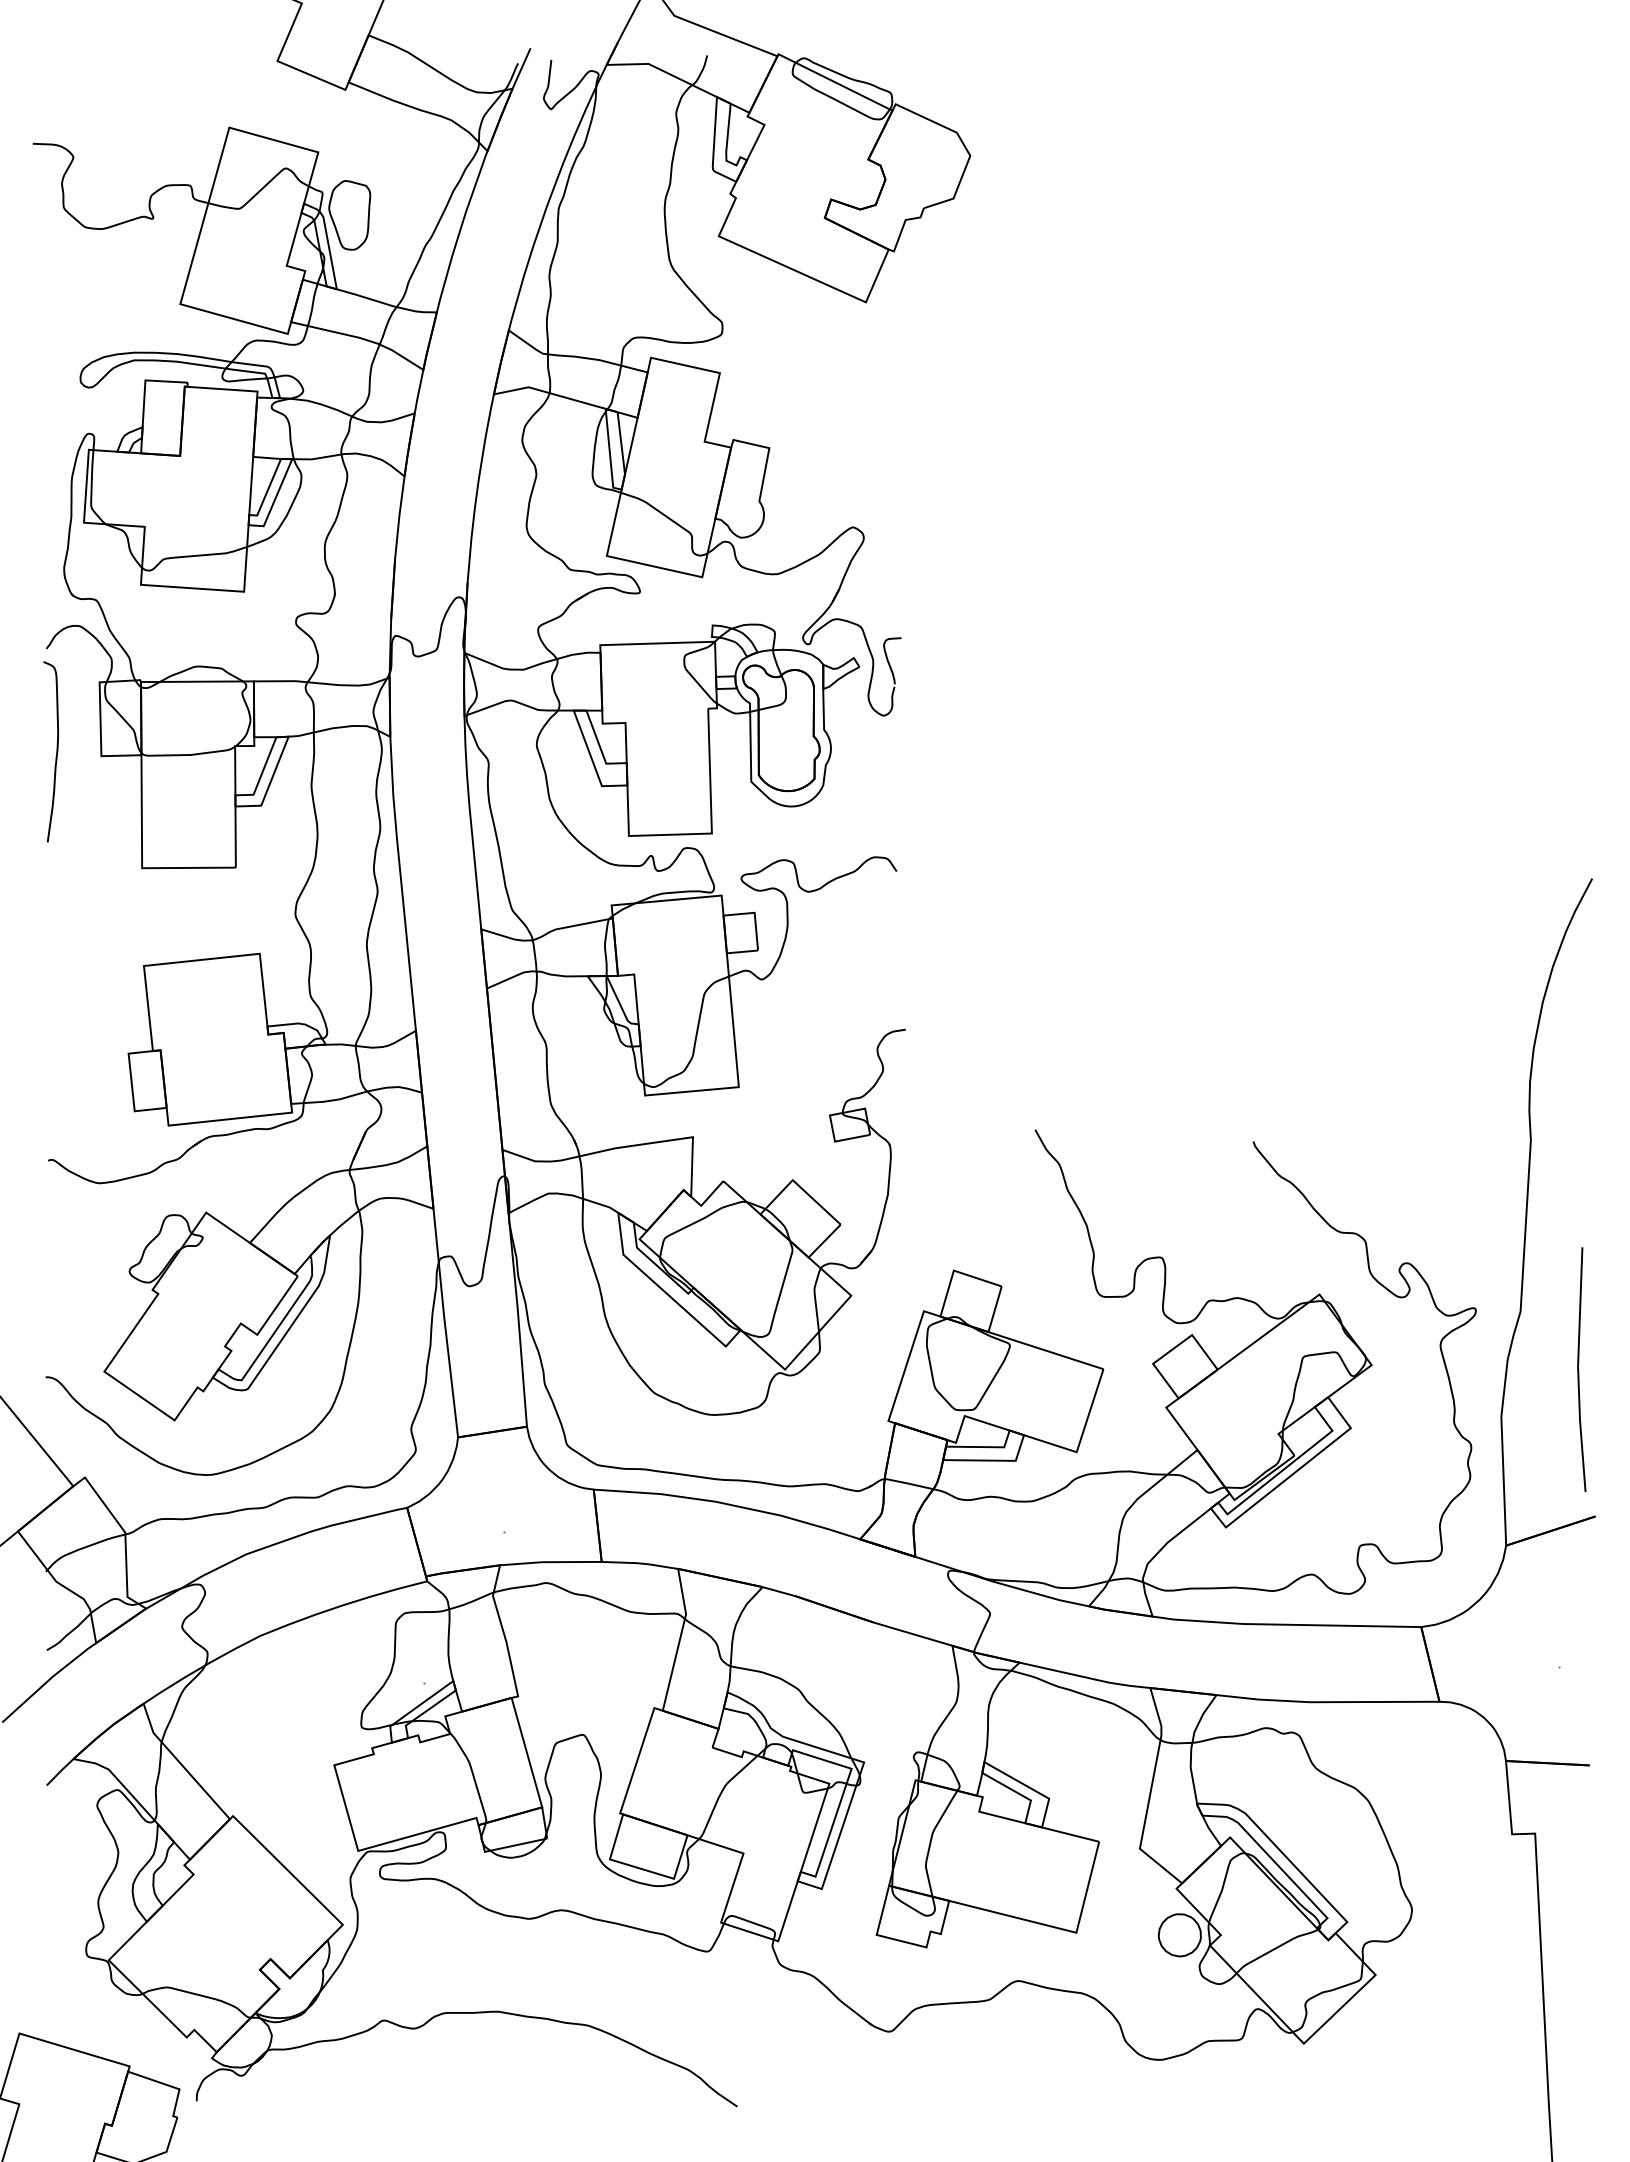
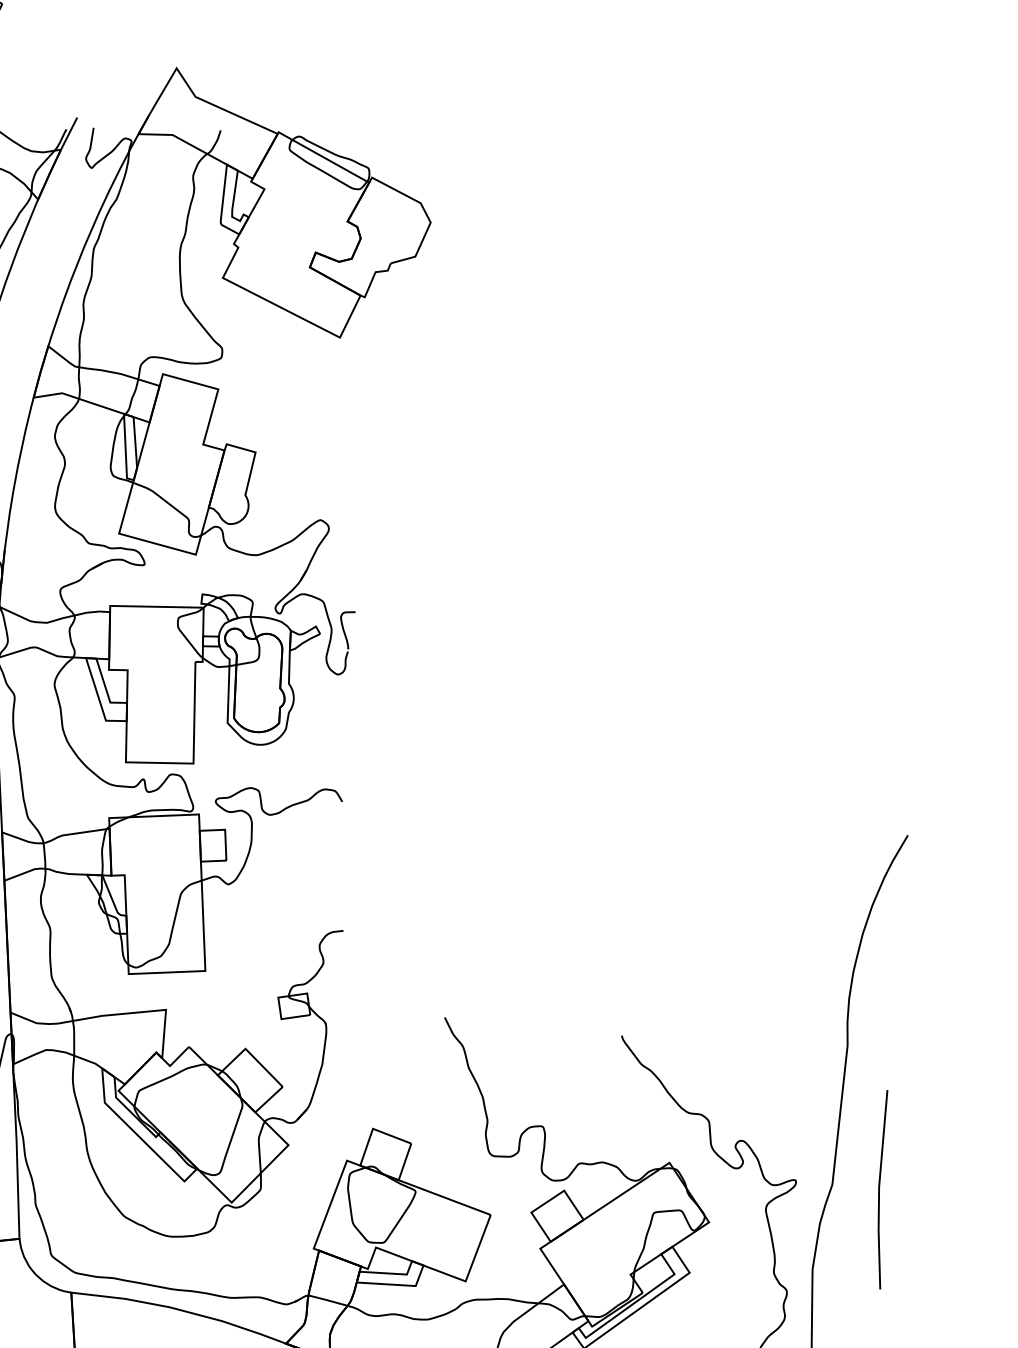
line: (1579, 1369) -> (880, 1189), moved

